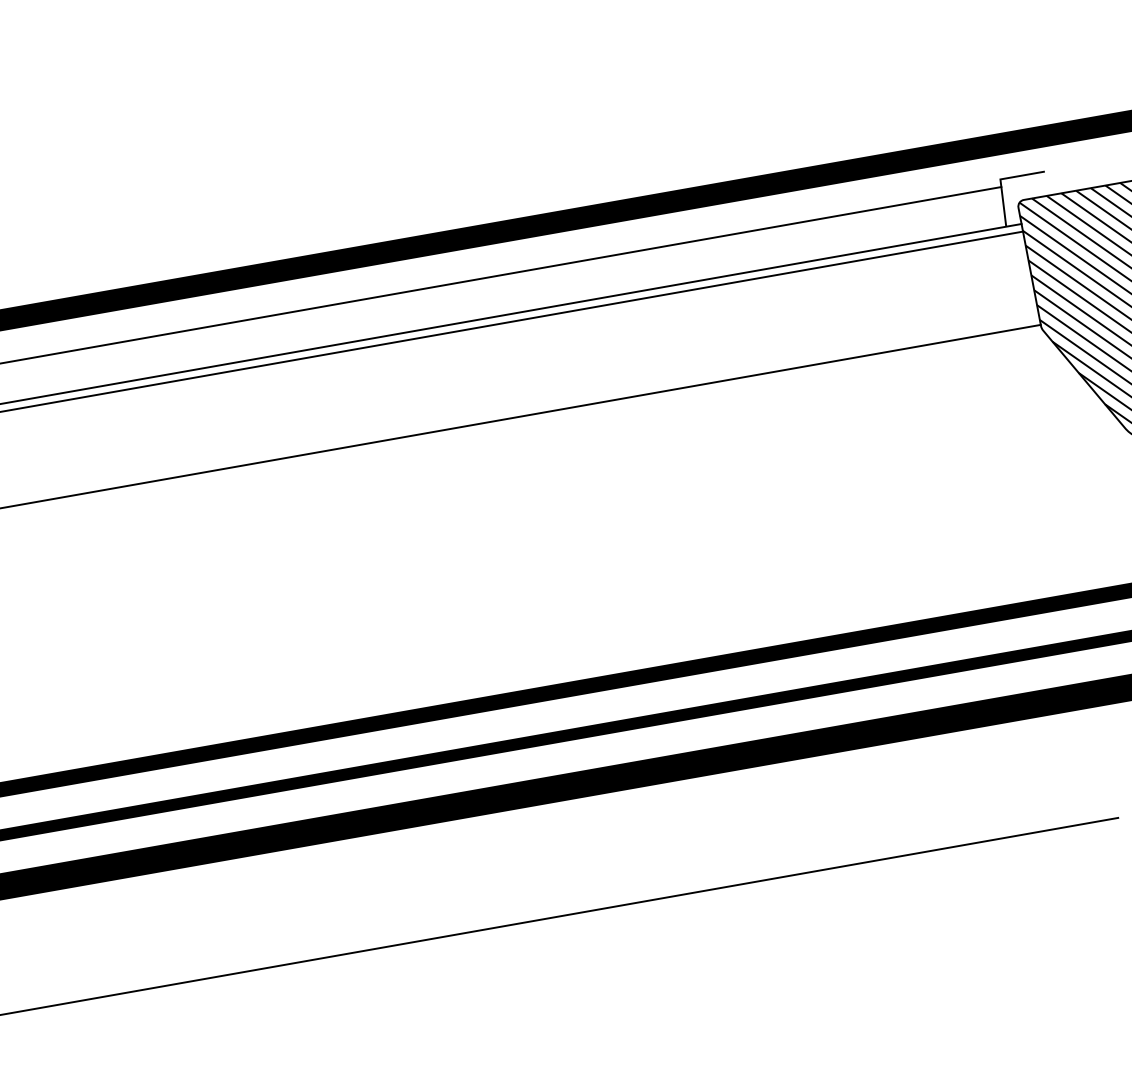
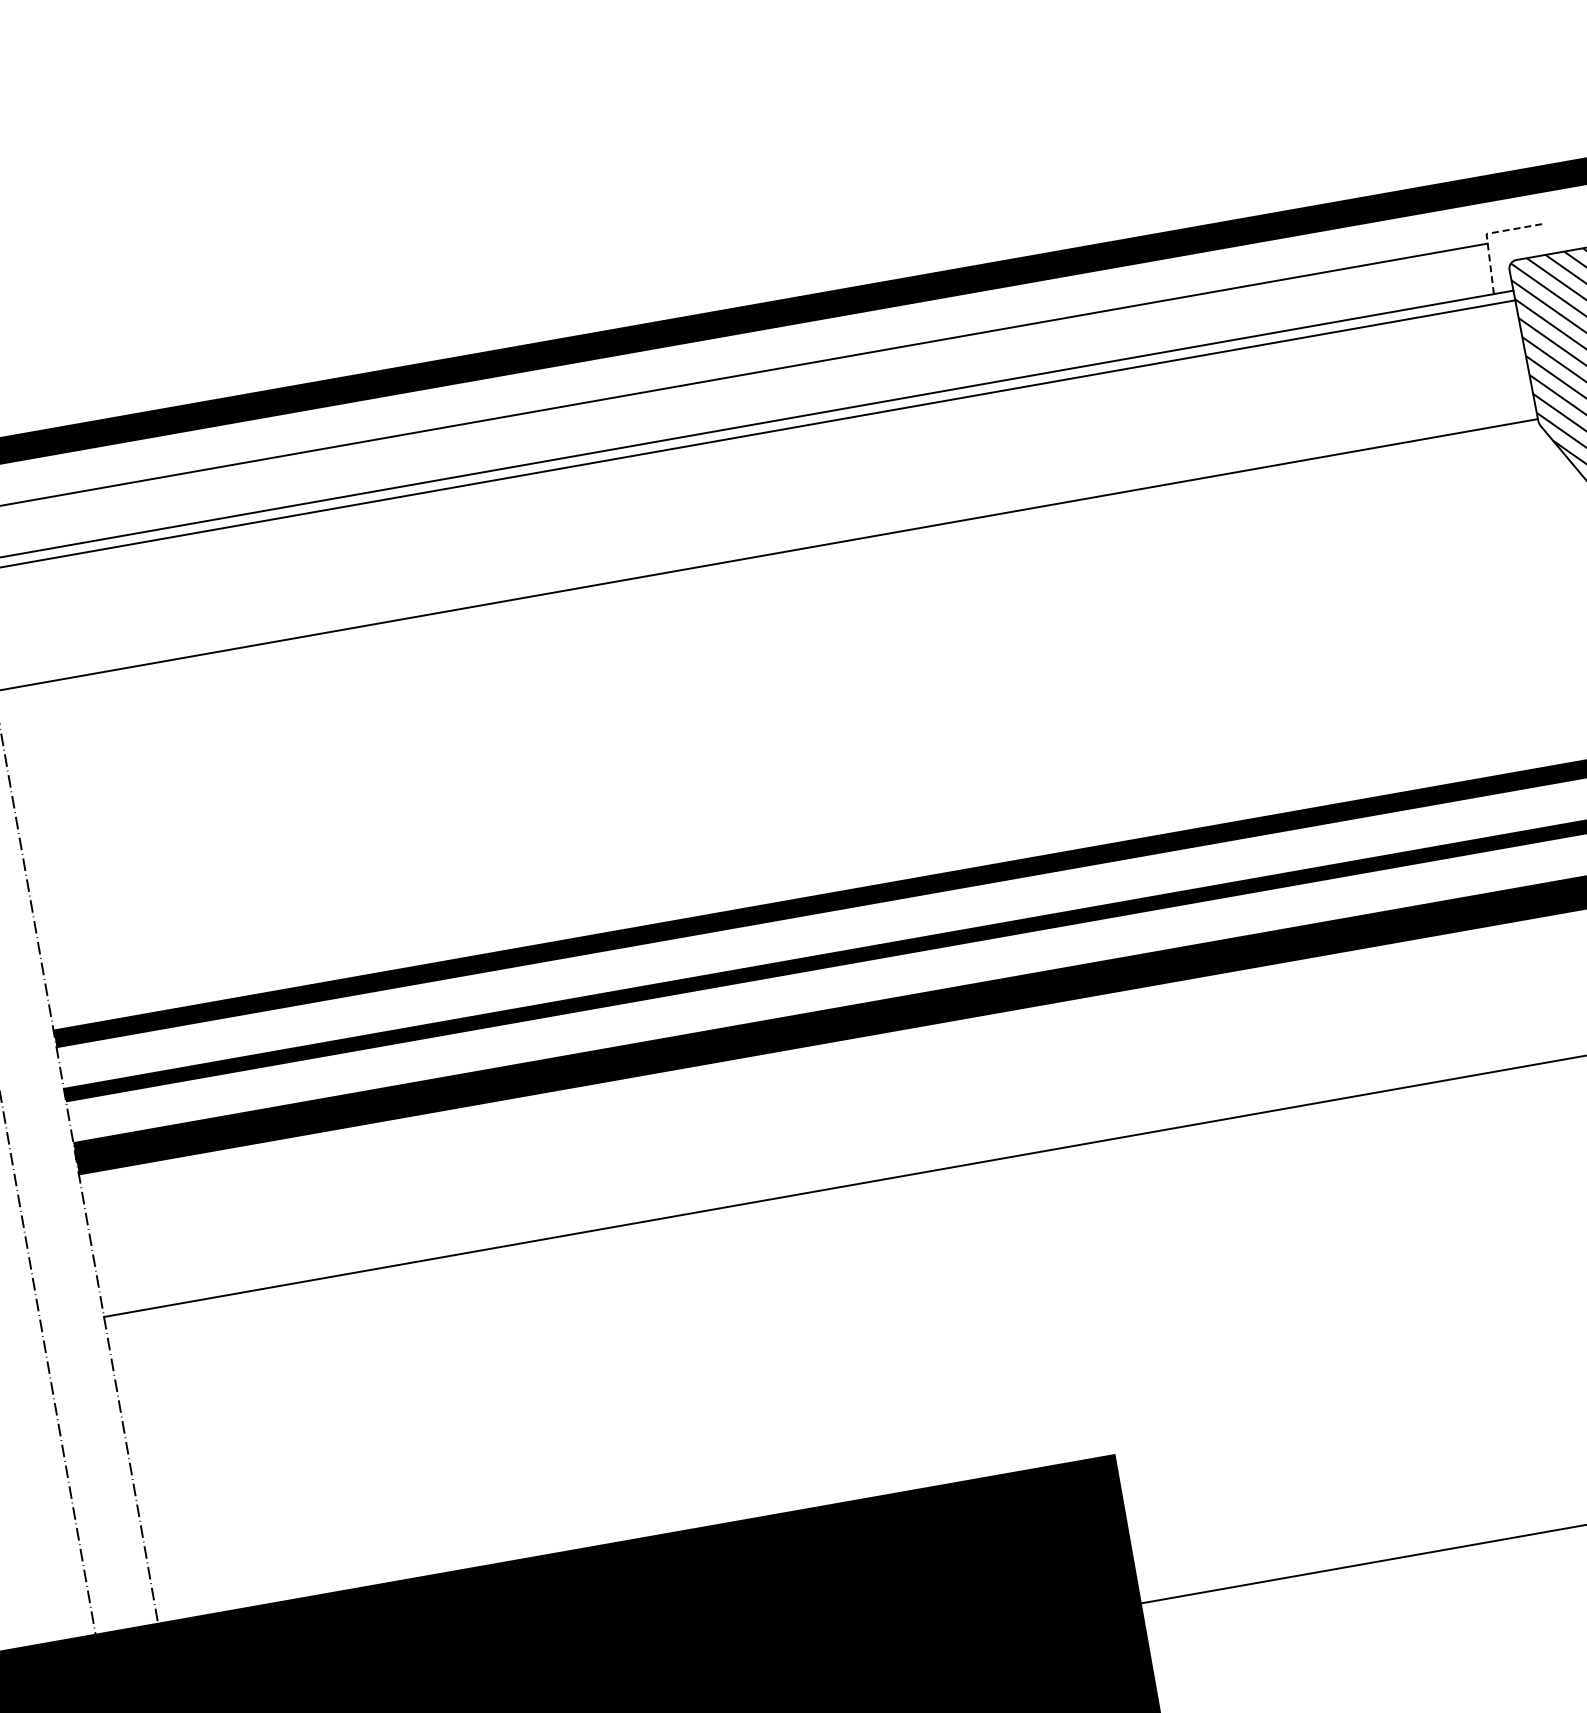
line: (1000, 179) -> (1486, 234), solid -> dashed

